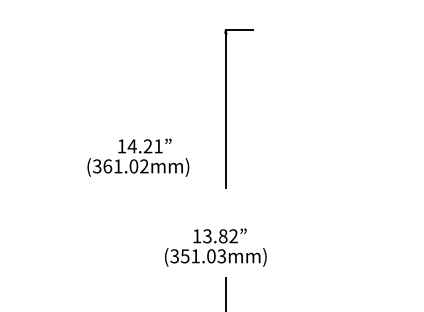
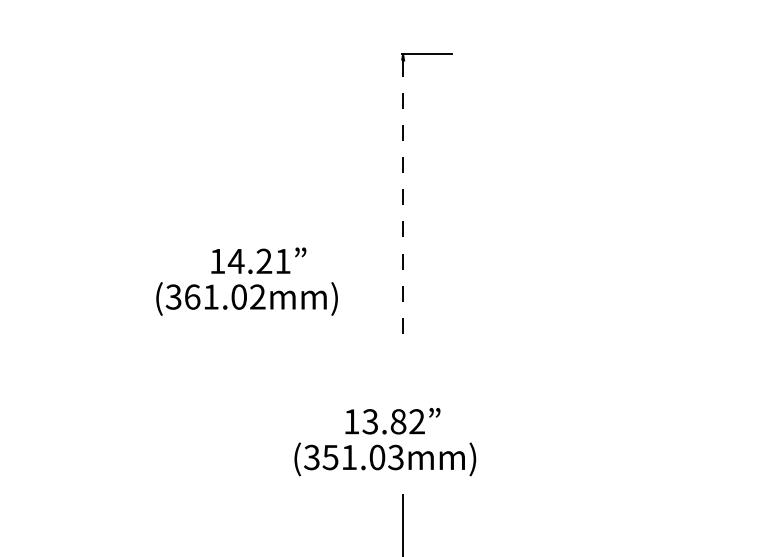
line: (225, 111) -> (402, 199), solid -> dashed

